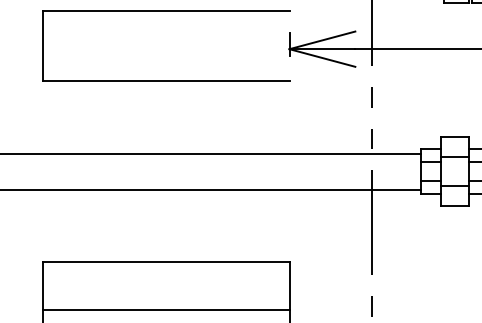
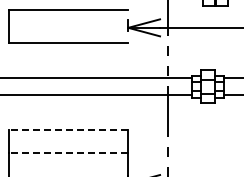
line: (165, 262) -> (68, 130), solid -> dashed
line: (165, 309) -> (68, 153), solid -> dashed

